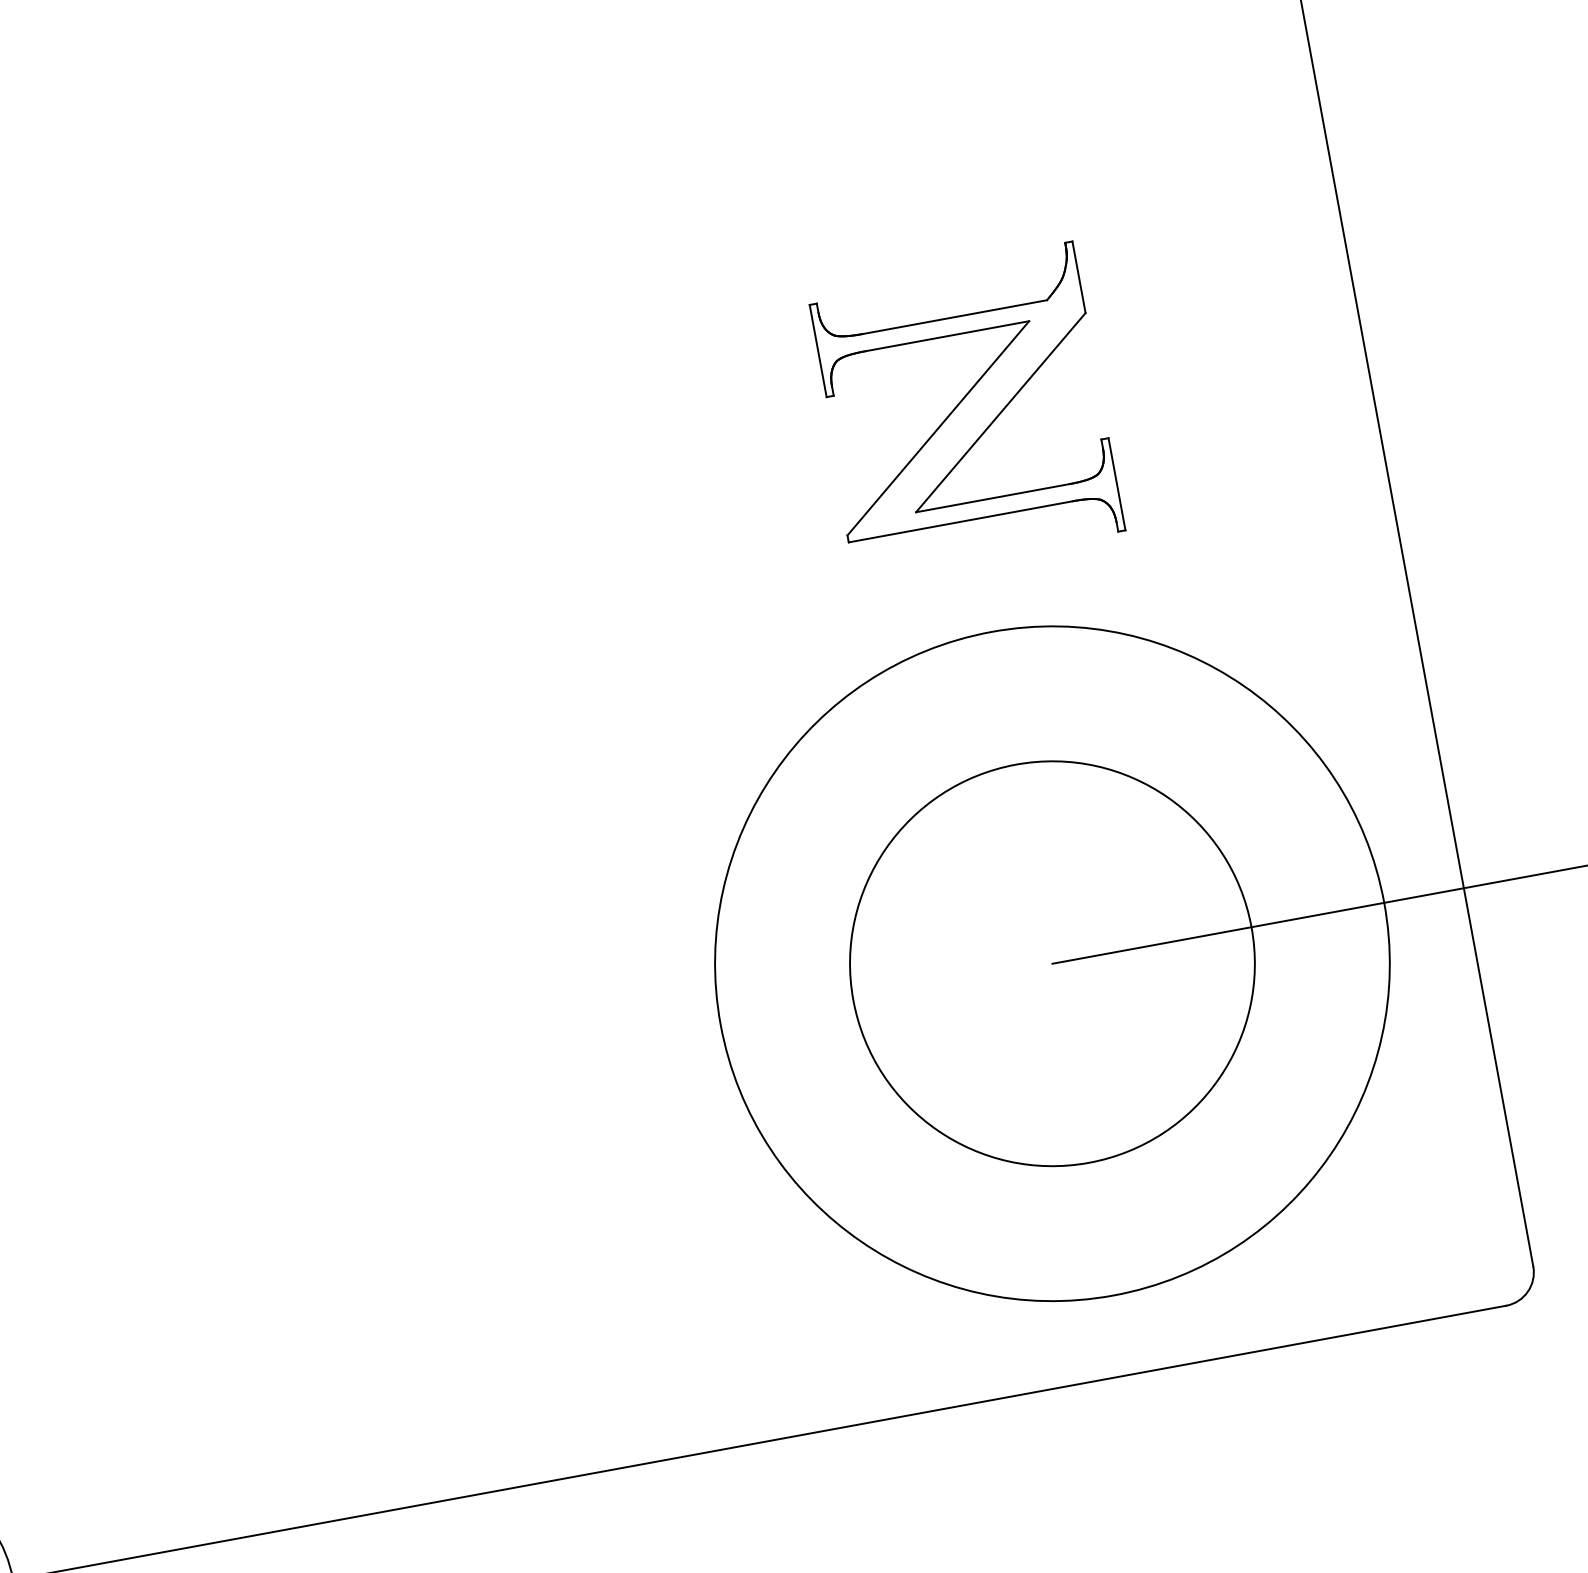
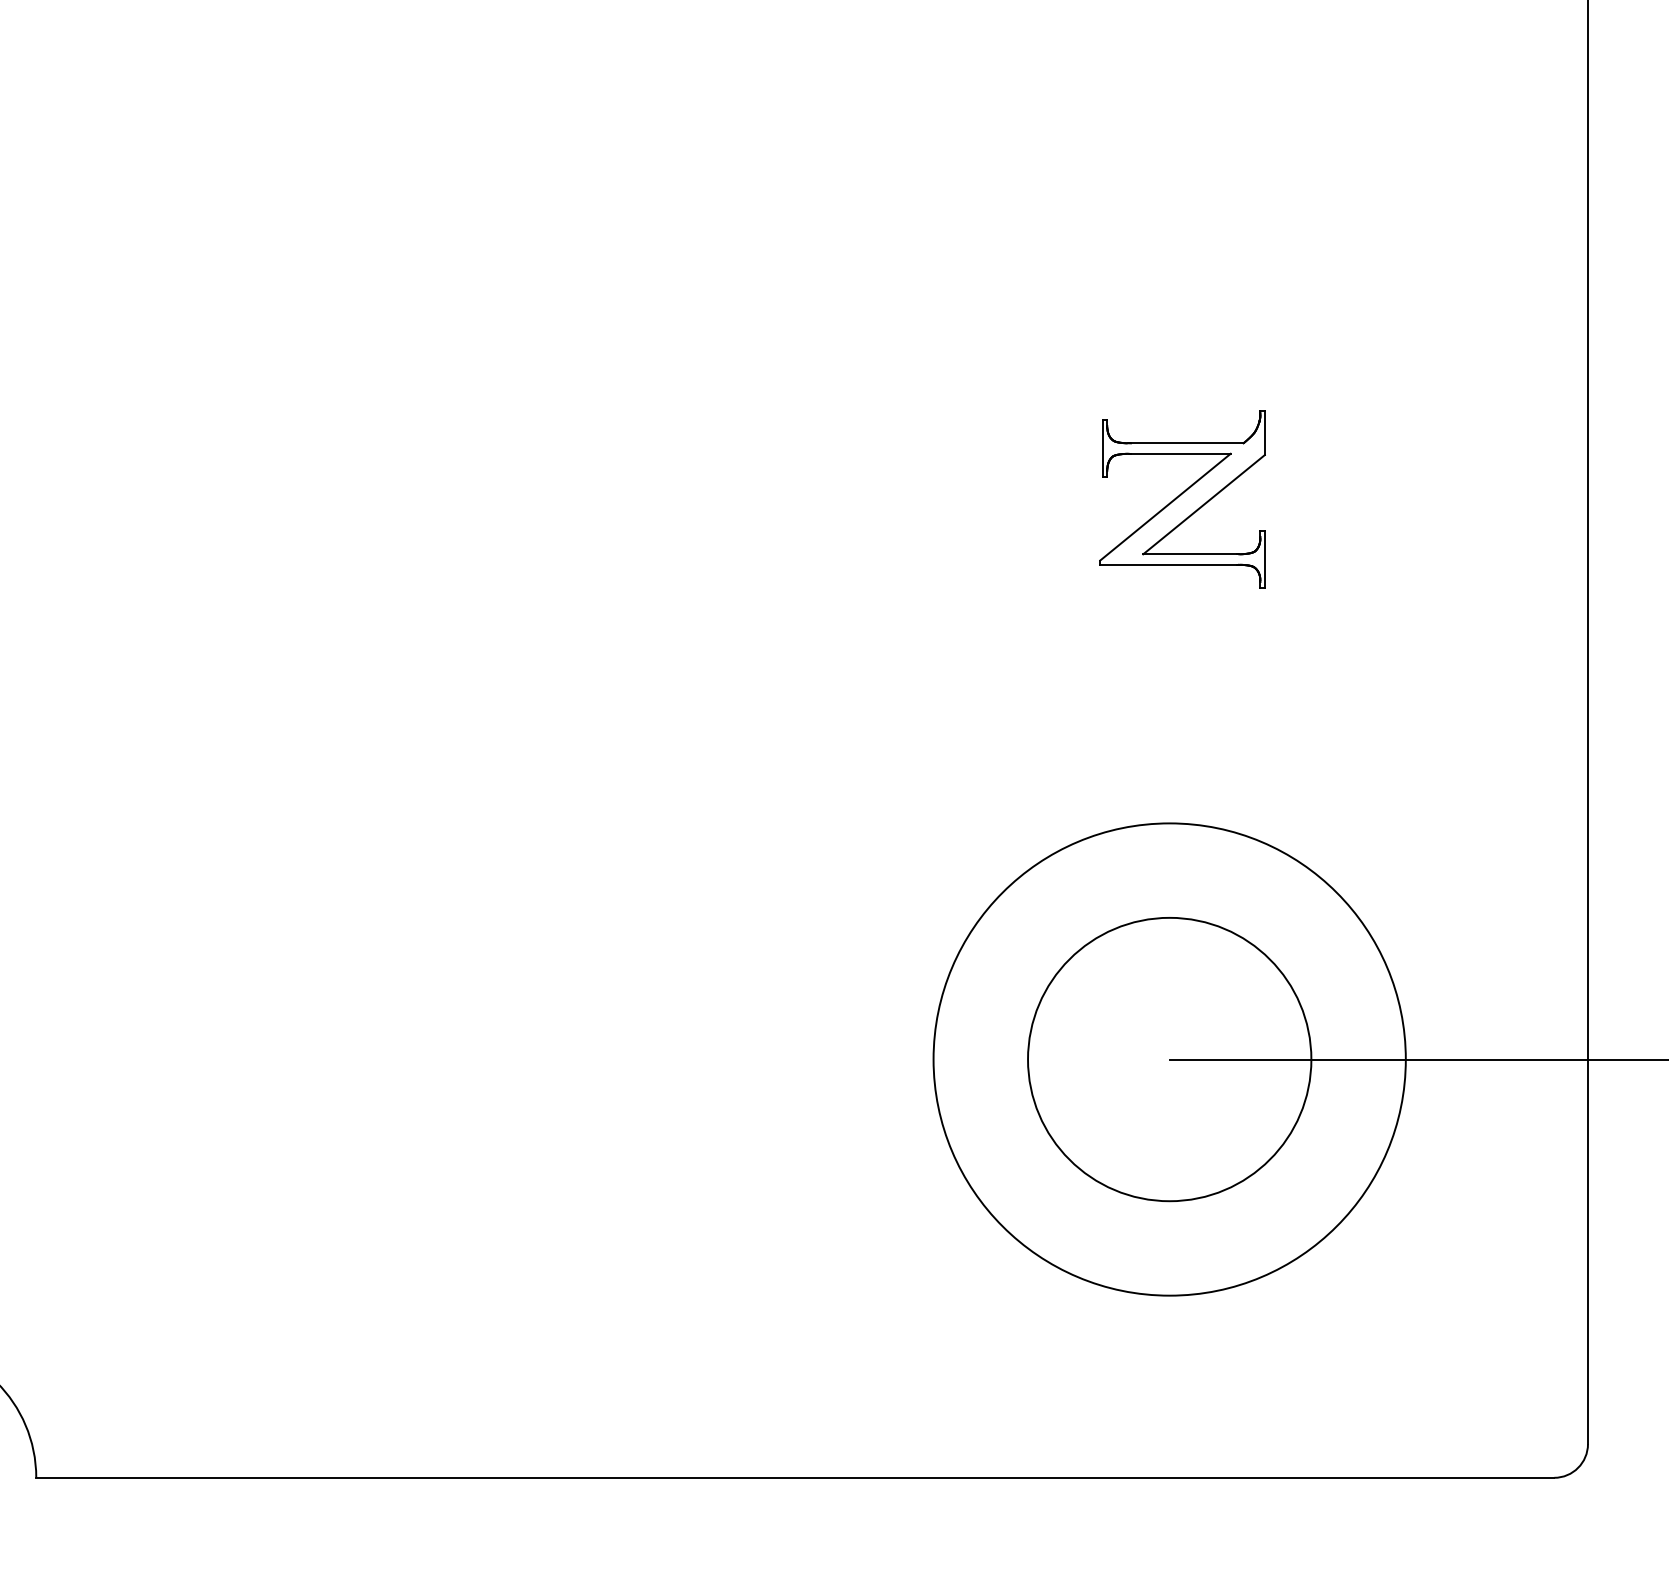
part: (963, 410) -> (1182, 499), size x0.6
circle: (1052, 963) -> (1169, 1059), size x0.7
circle: (1052, 963) -> (1169, 1059), size x0.7

